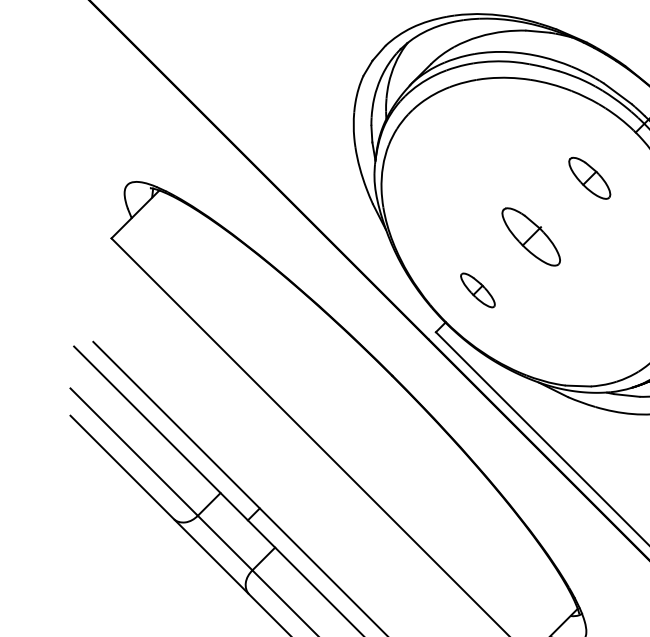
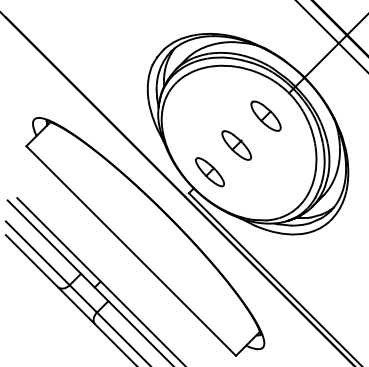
part: (588, 177) -> (265, 115), size x1.43
part: (476, 290) -> (209, 172), size x1.67

